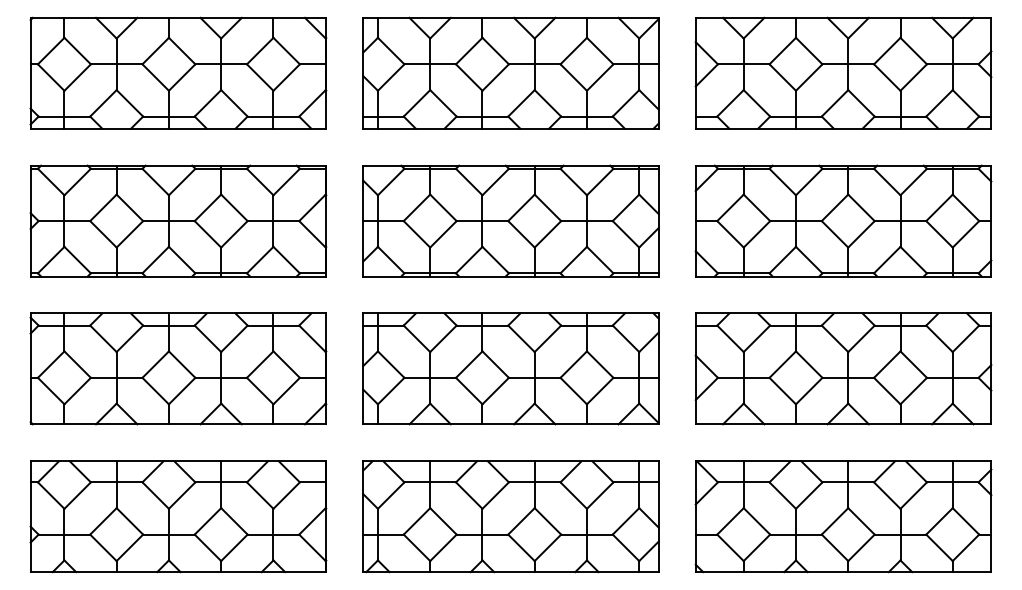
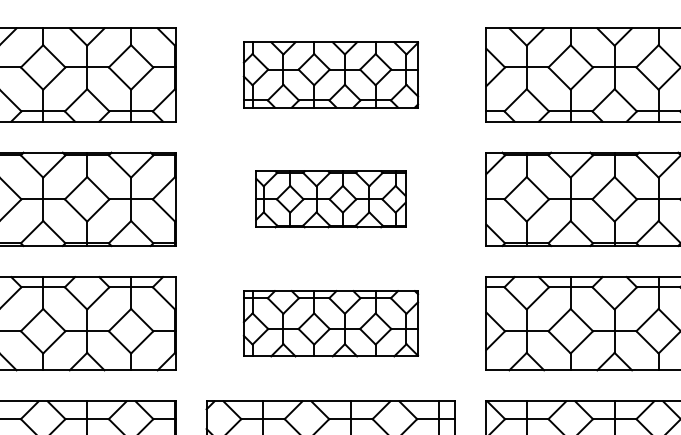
part: (510, 72) -> (330, 74), size x0.7
part: (510, 220) -> (330, 198), size x0.6
part: (510, 368) -> (330, 323), size x0.7

